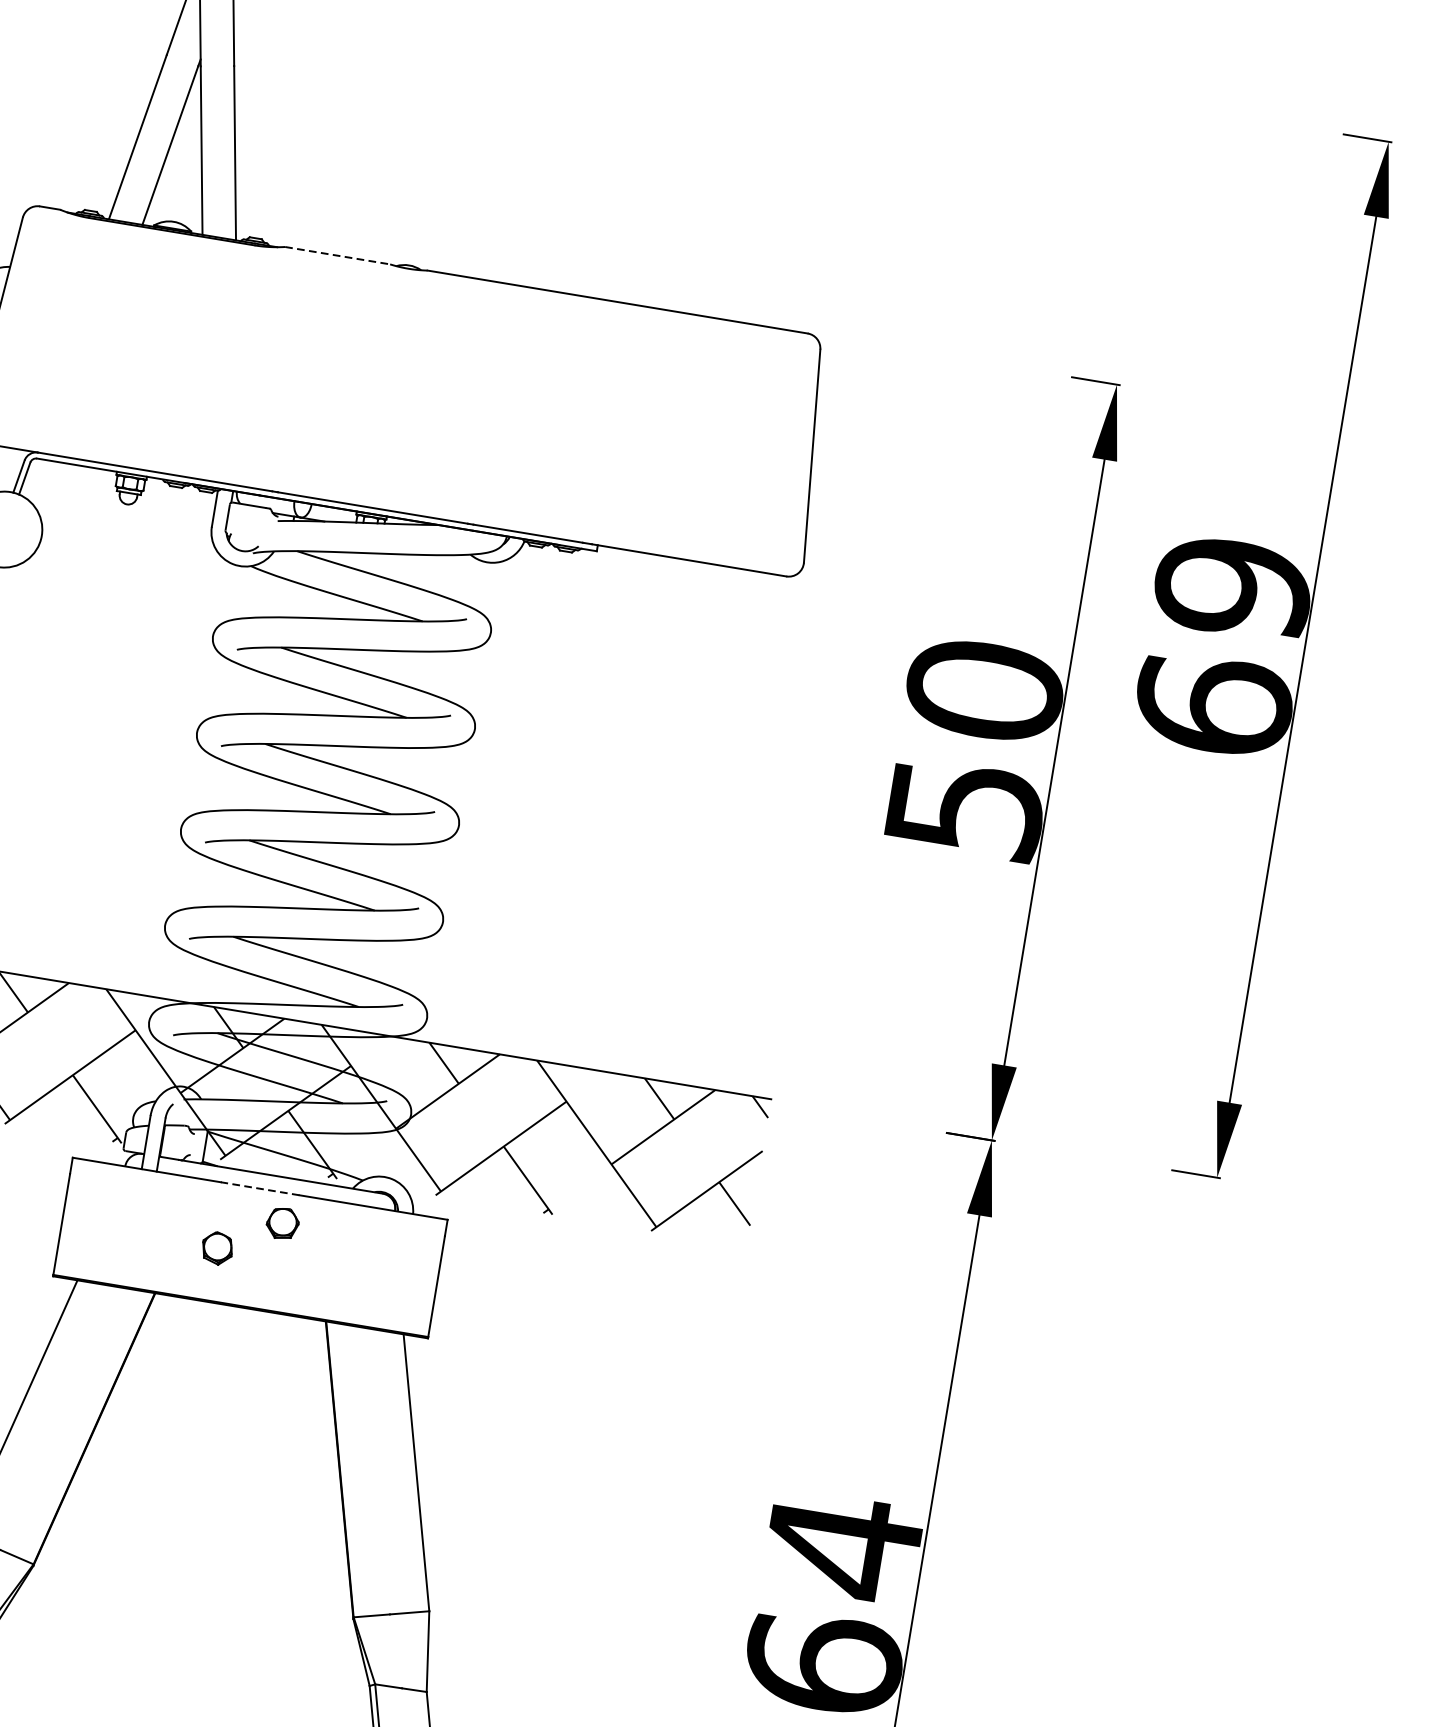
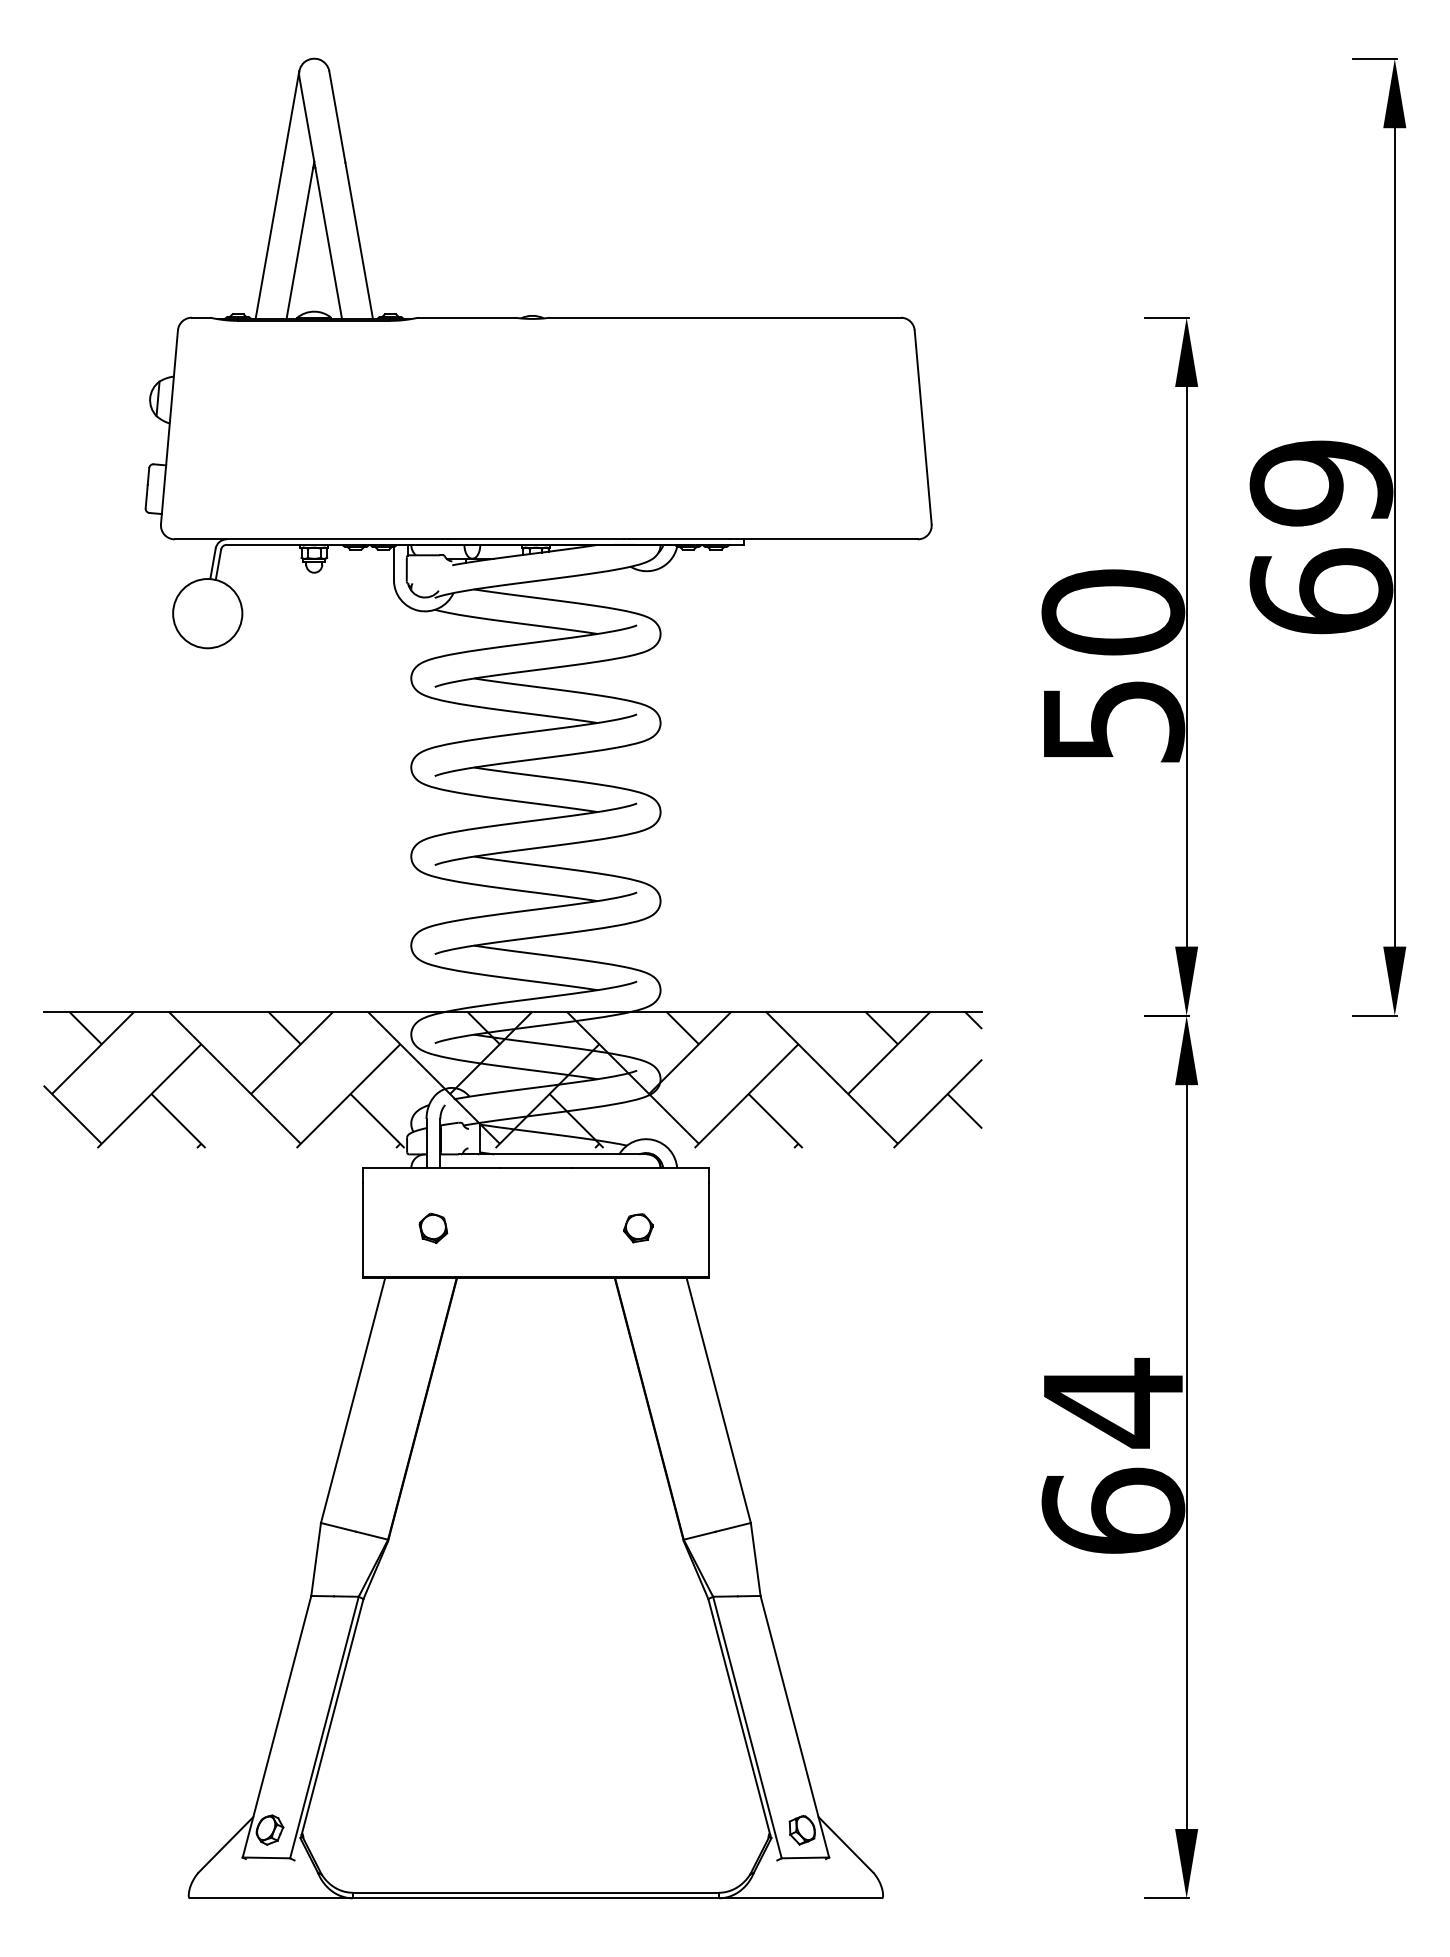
line: (338, 255) -> (467, 317), dashed -> solid
line: (259, 1188) -> (535, 1168), dashed -> solid
part: (282, 1223) -> (638, 1228), moved
part: (217, 1247) -> (433, 1227), moved

